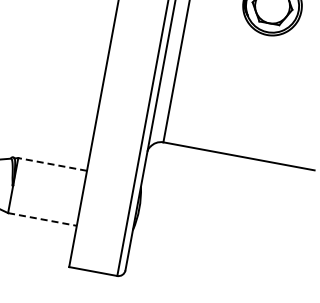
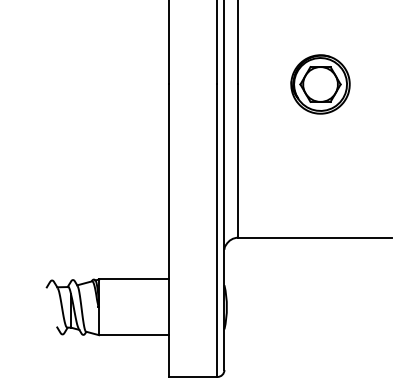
line: (52, 164) -> (133, 279), dashed -> solid
line: (42, 219) -> (133, 335), dashed -> solid

